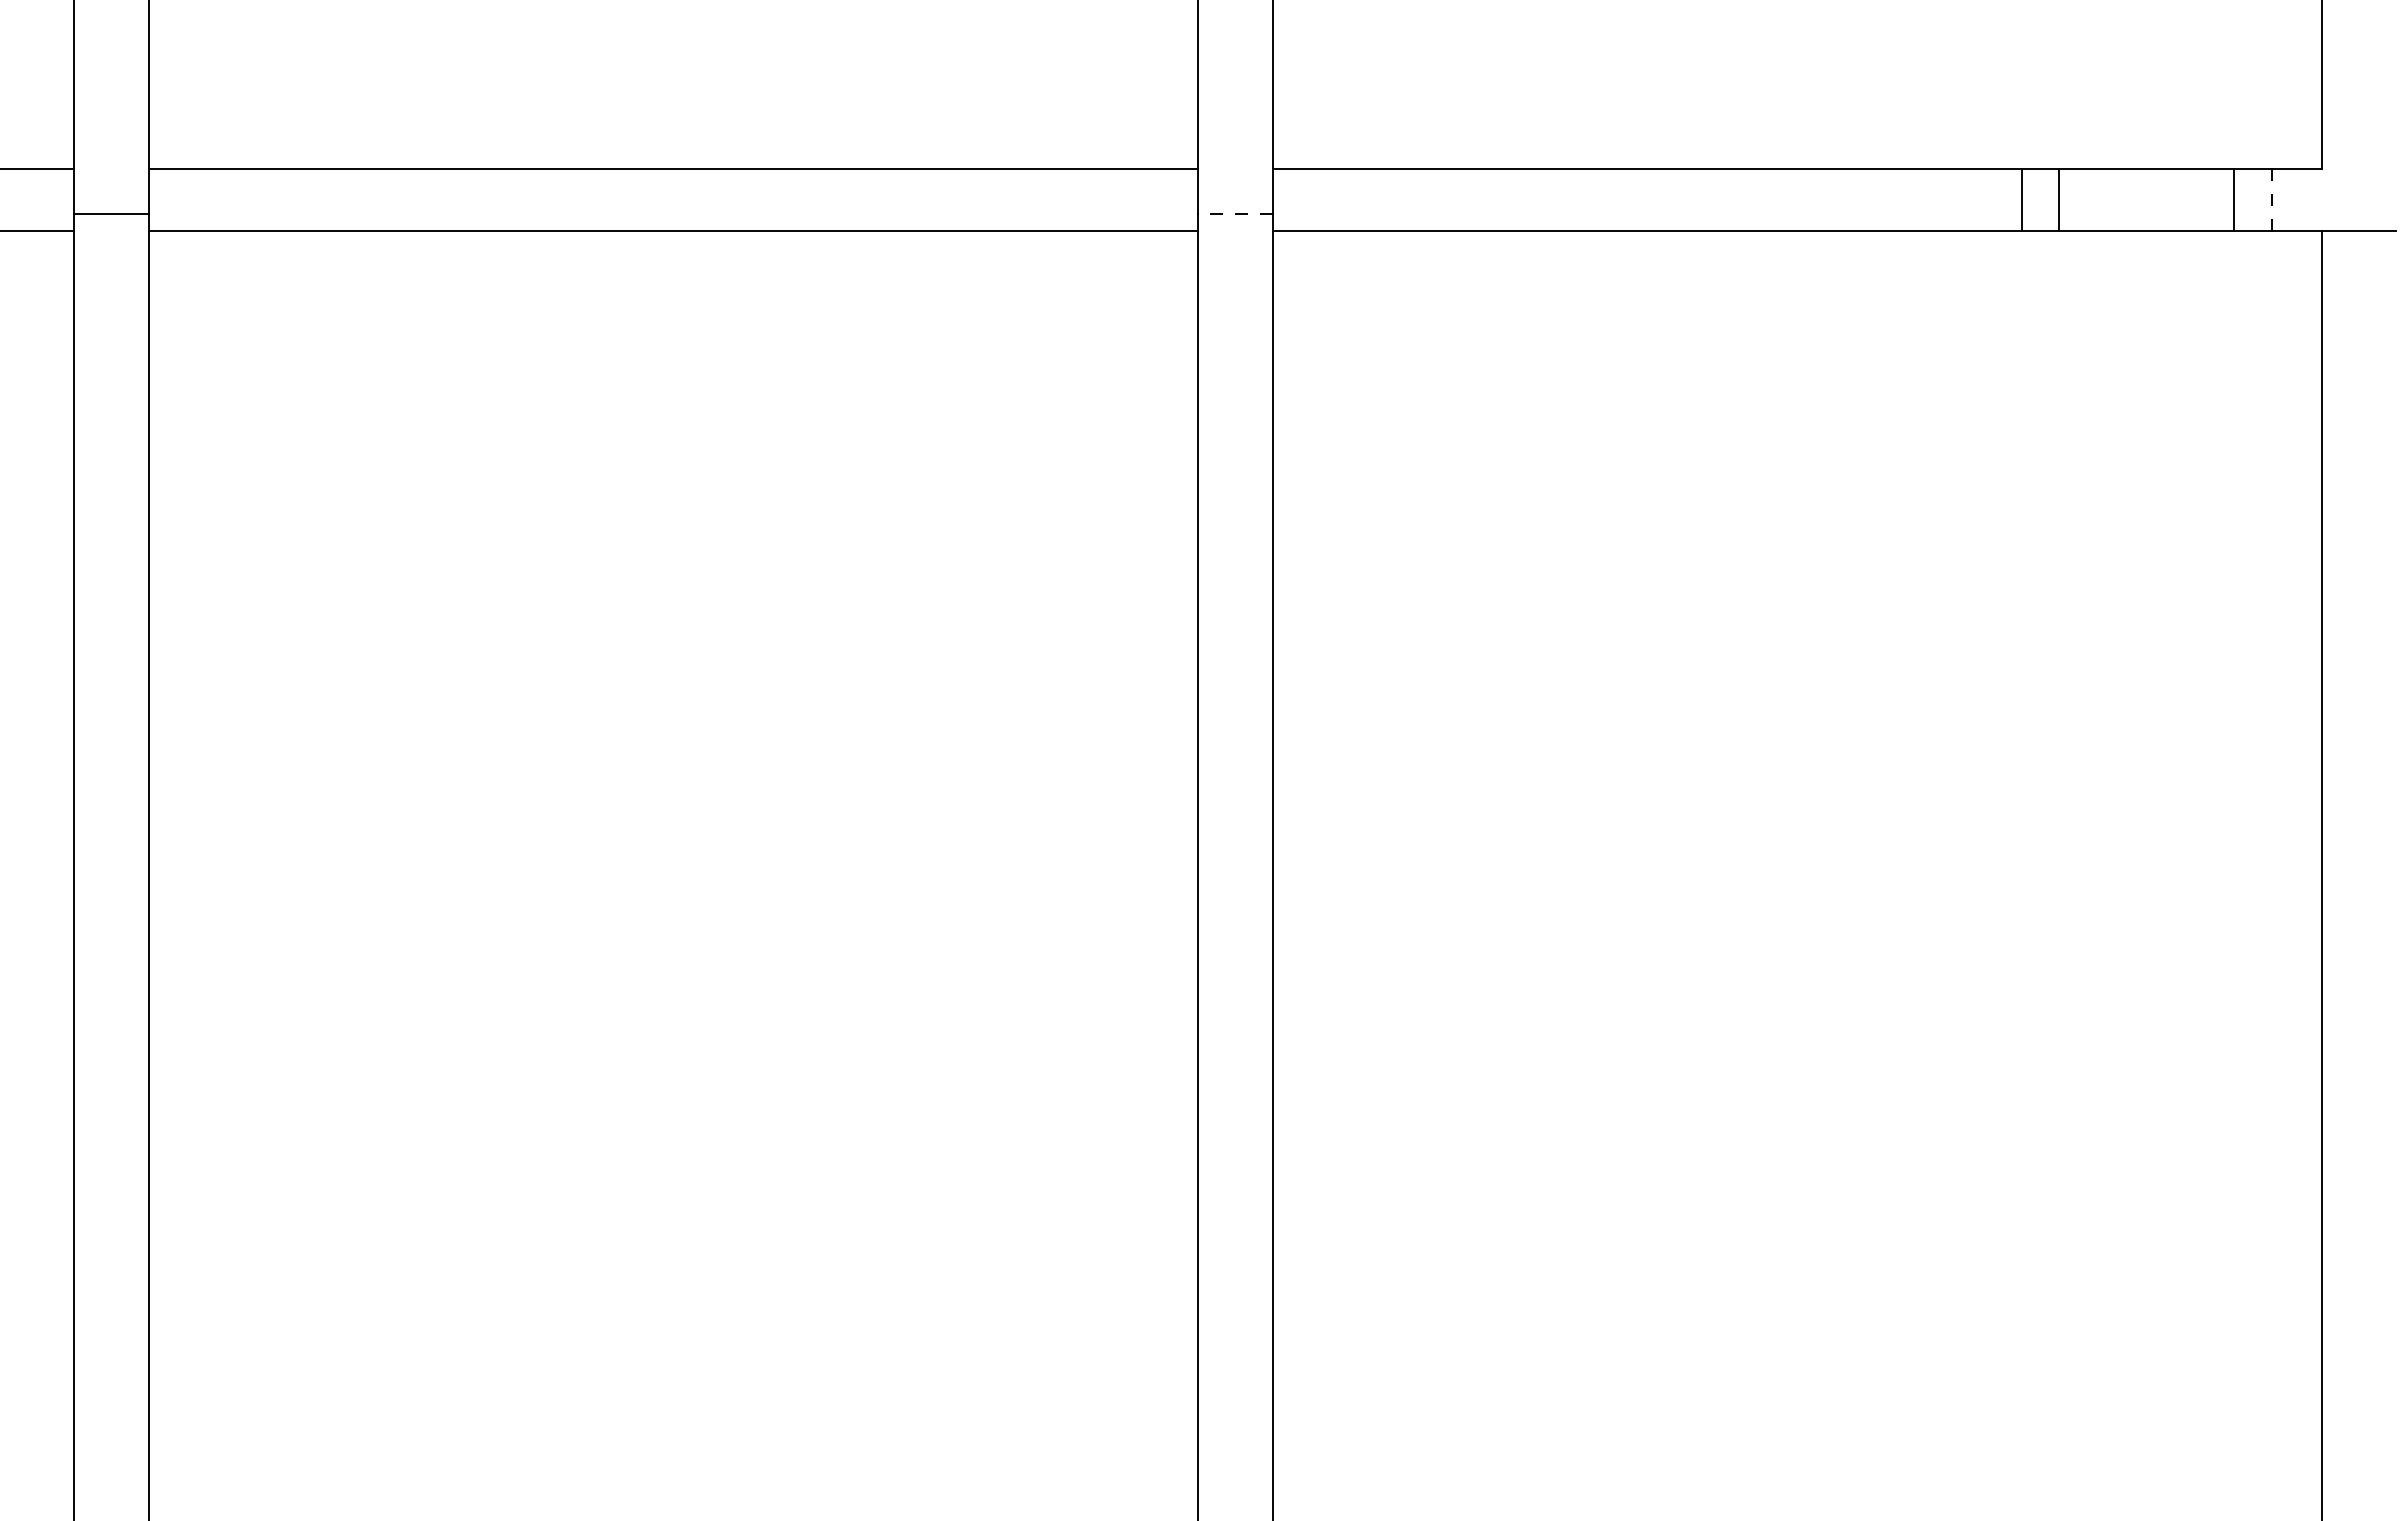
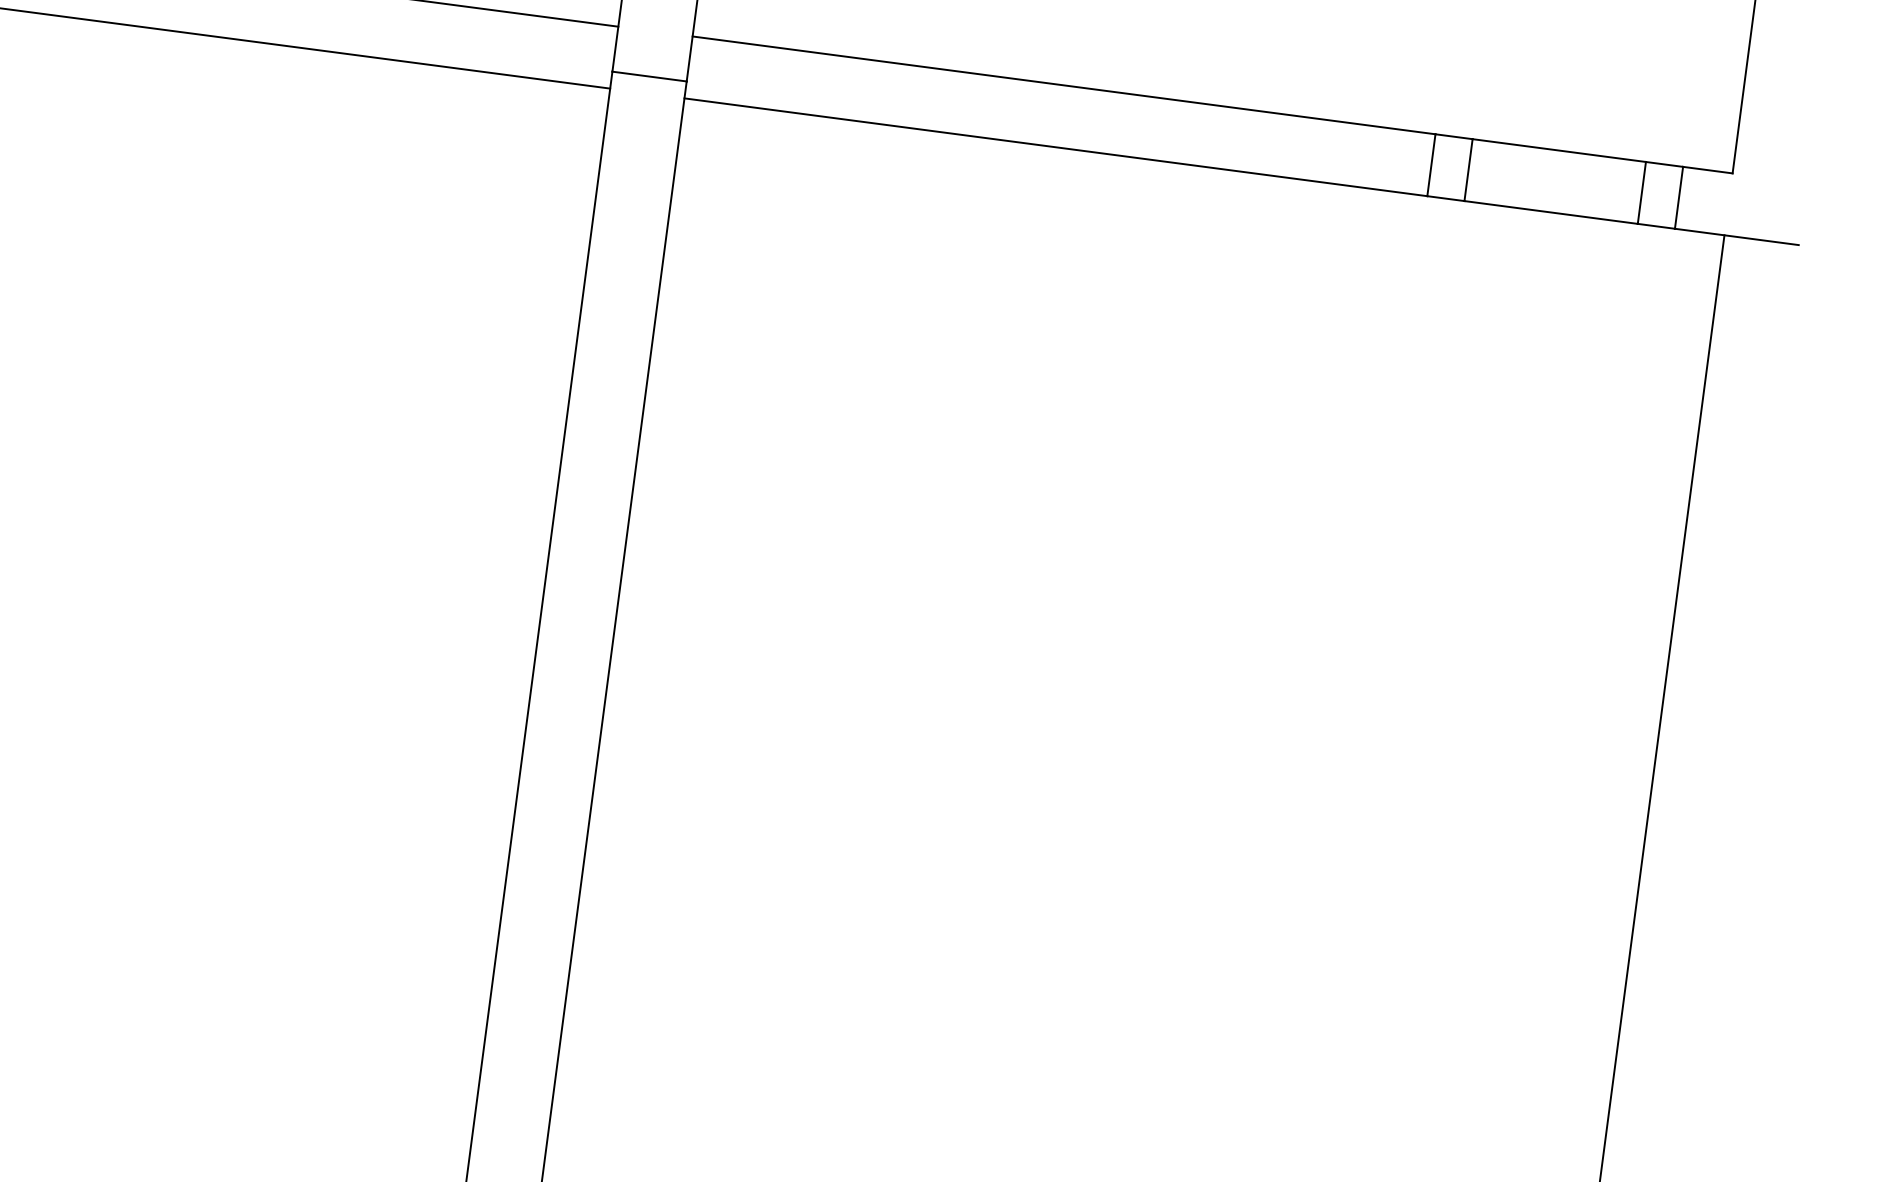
line: (2271, 200) -> (1678, 198), dashed -> solid
line: (1234, 214) -> (648, 76), dashed -> solid

